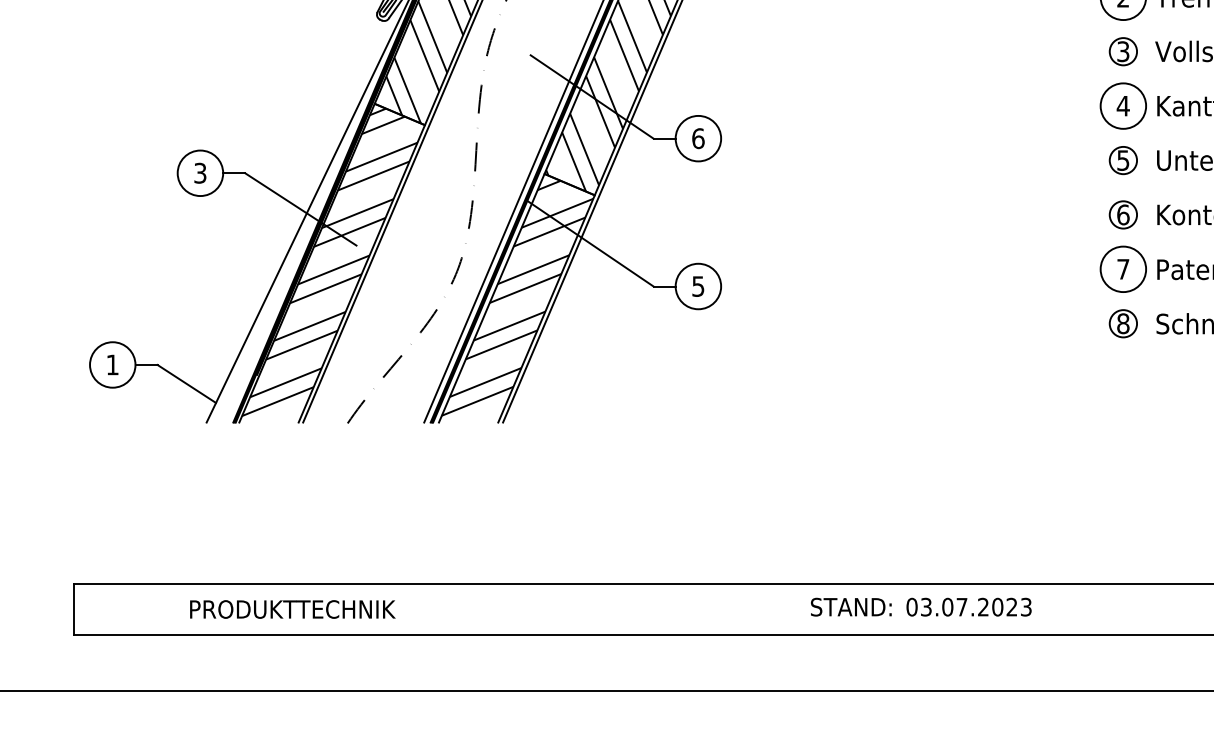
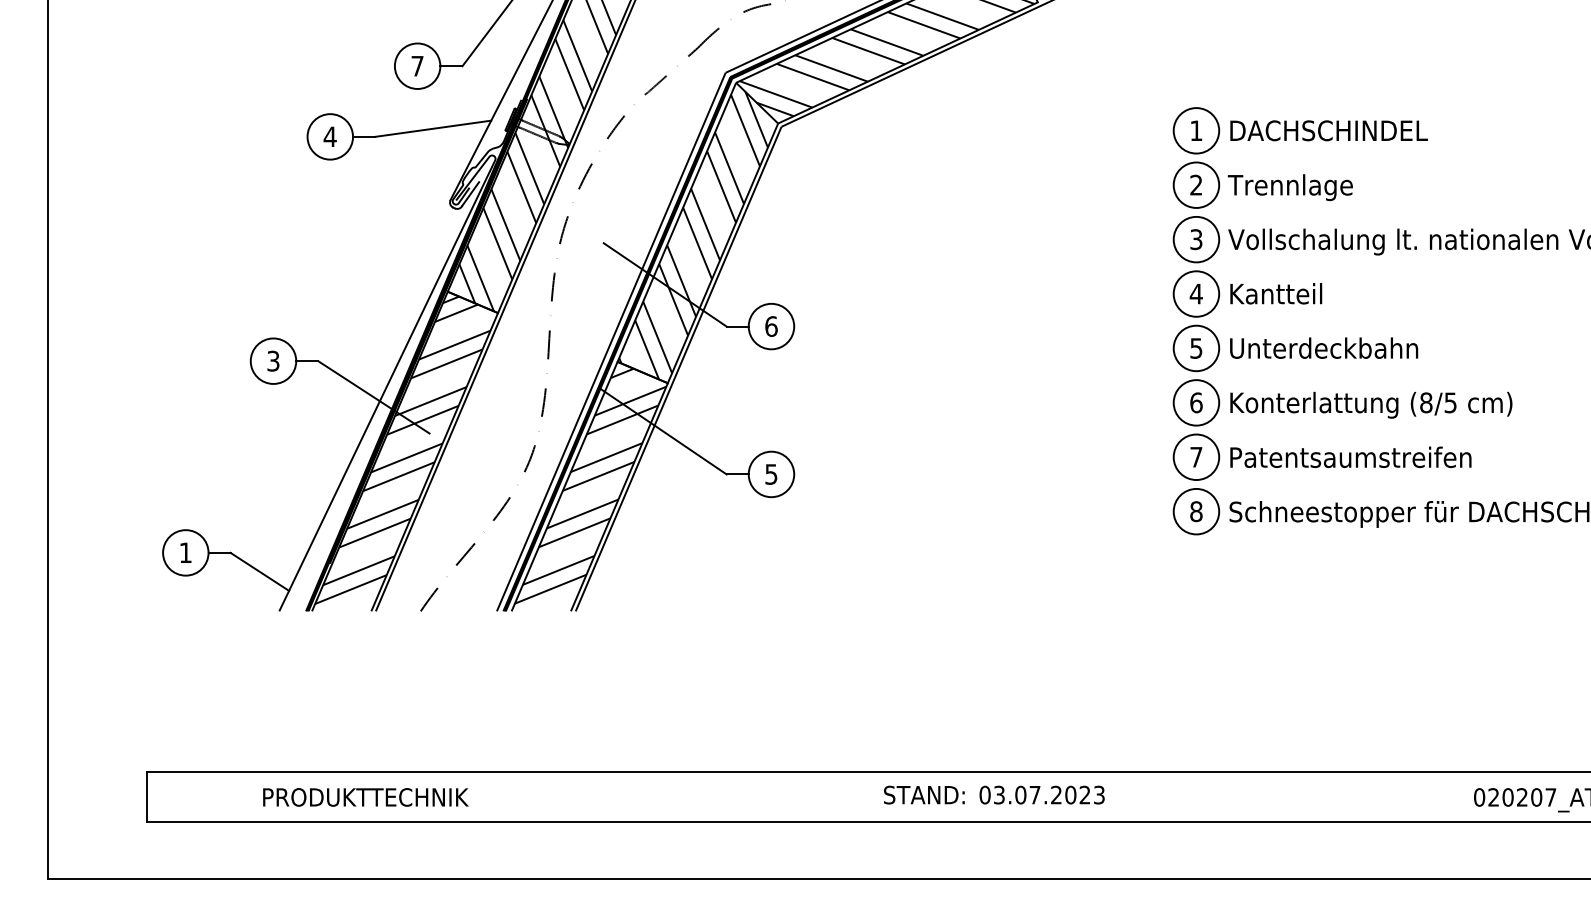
circle: (1123, 51) -> (1196, 239), size x1.67
circle: (1123, 160) -> (1196, 348), size x1.67
circle: (1123, 214) -> (1196, 402), size x1.67
circle: (1123, 323) -> (1196, 511), size x1.67

